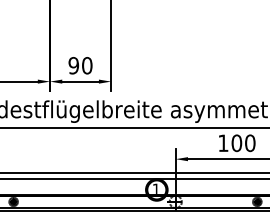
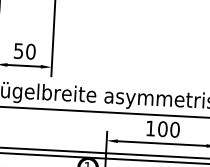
text: (73, 65) -> (18, 50), 90 -> 50

